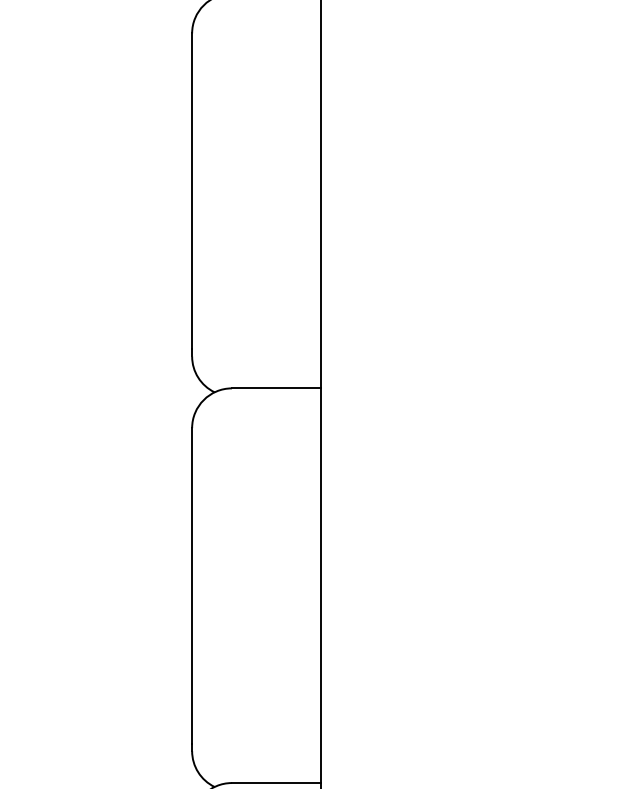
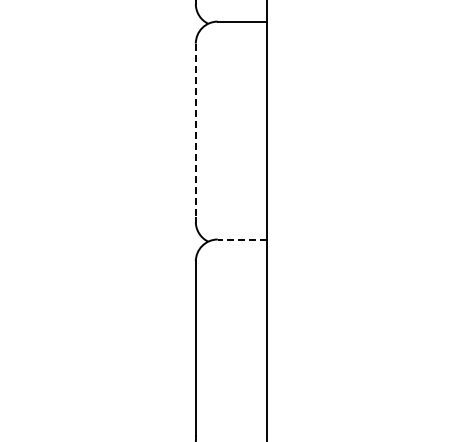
line: (191, 192) -> (195, 131), solid -> dashed
line: (276, 388) -> (242, 239), solid -> dashed

